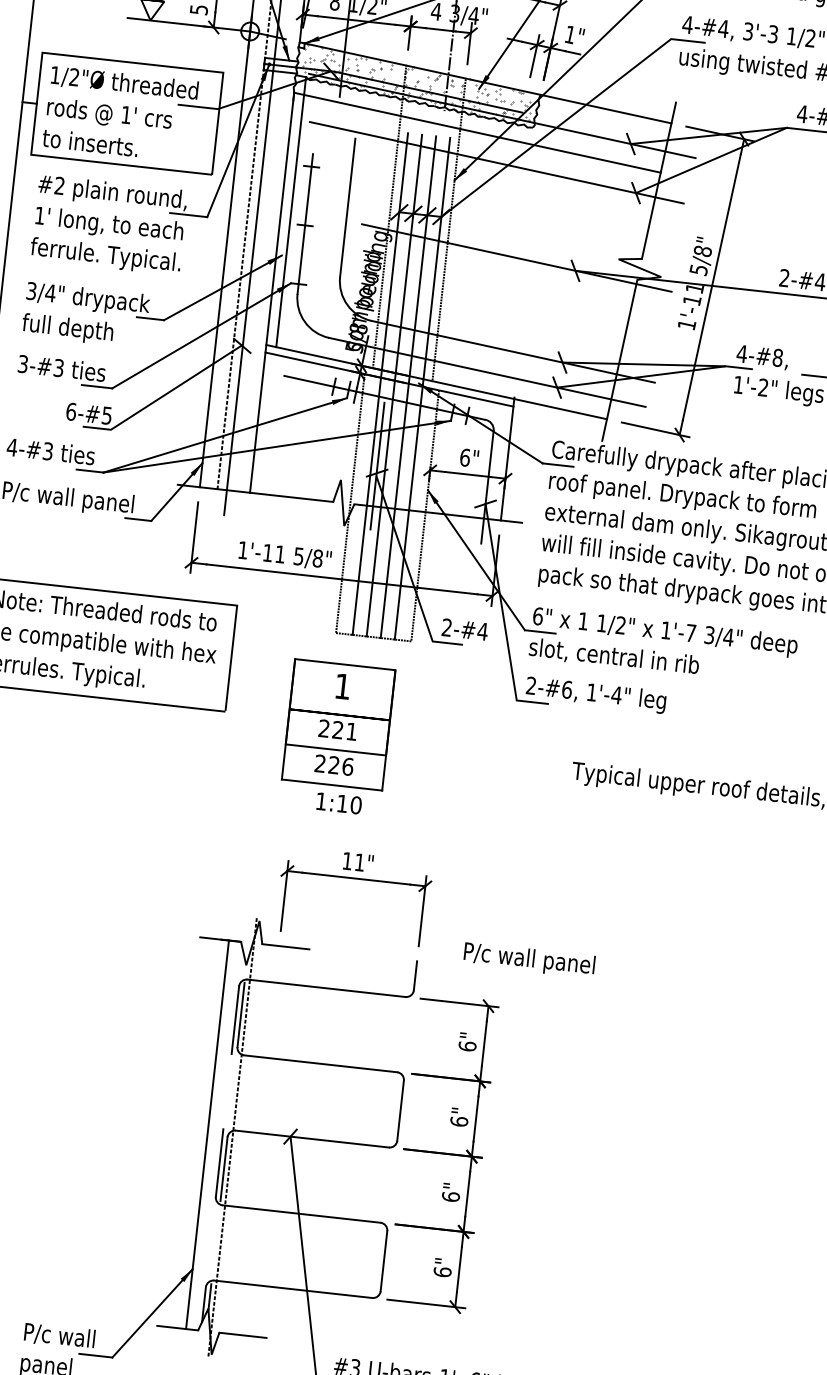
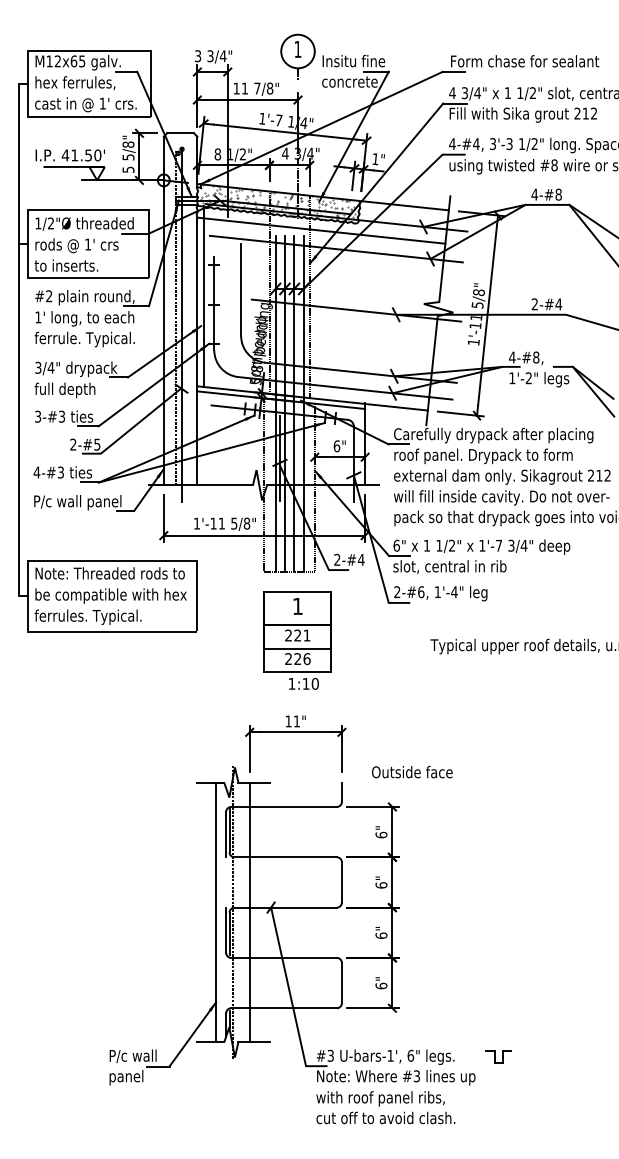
text: (71, 411) -> (73, 444), 6-#5 -> 2-#5
part: (336, 737) -> (297, 640), moved
text: (528, 959) -> (415, 773), P/c wall panel -> Outside face
line: (257, 1140) -> (249, 912), added

